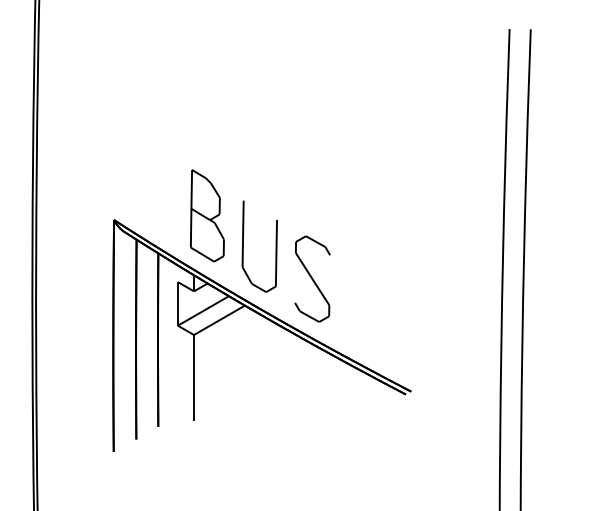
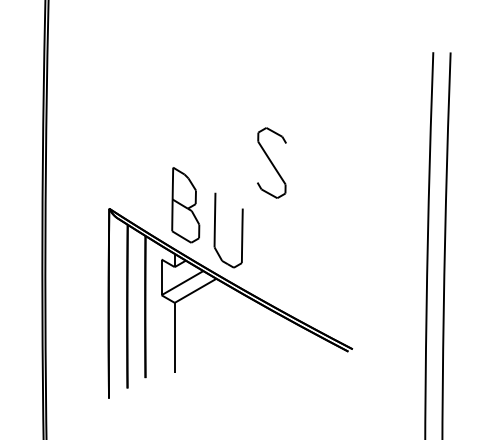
part: (312, 278) -> (271, 162), moved

